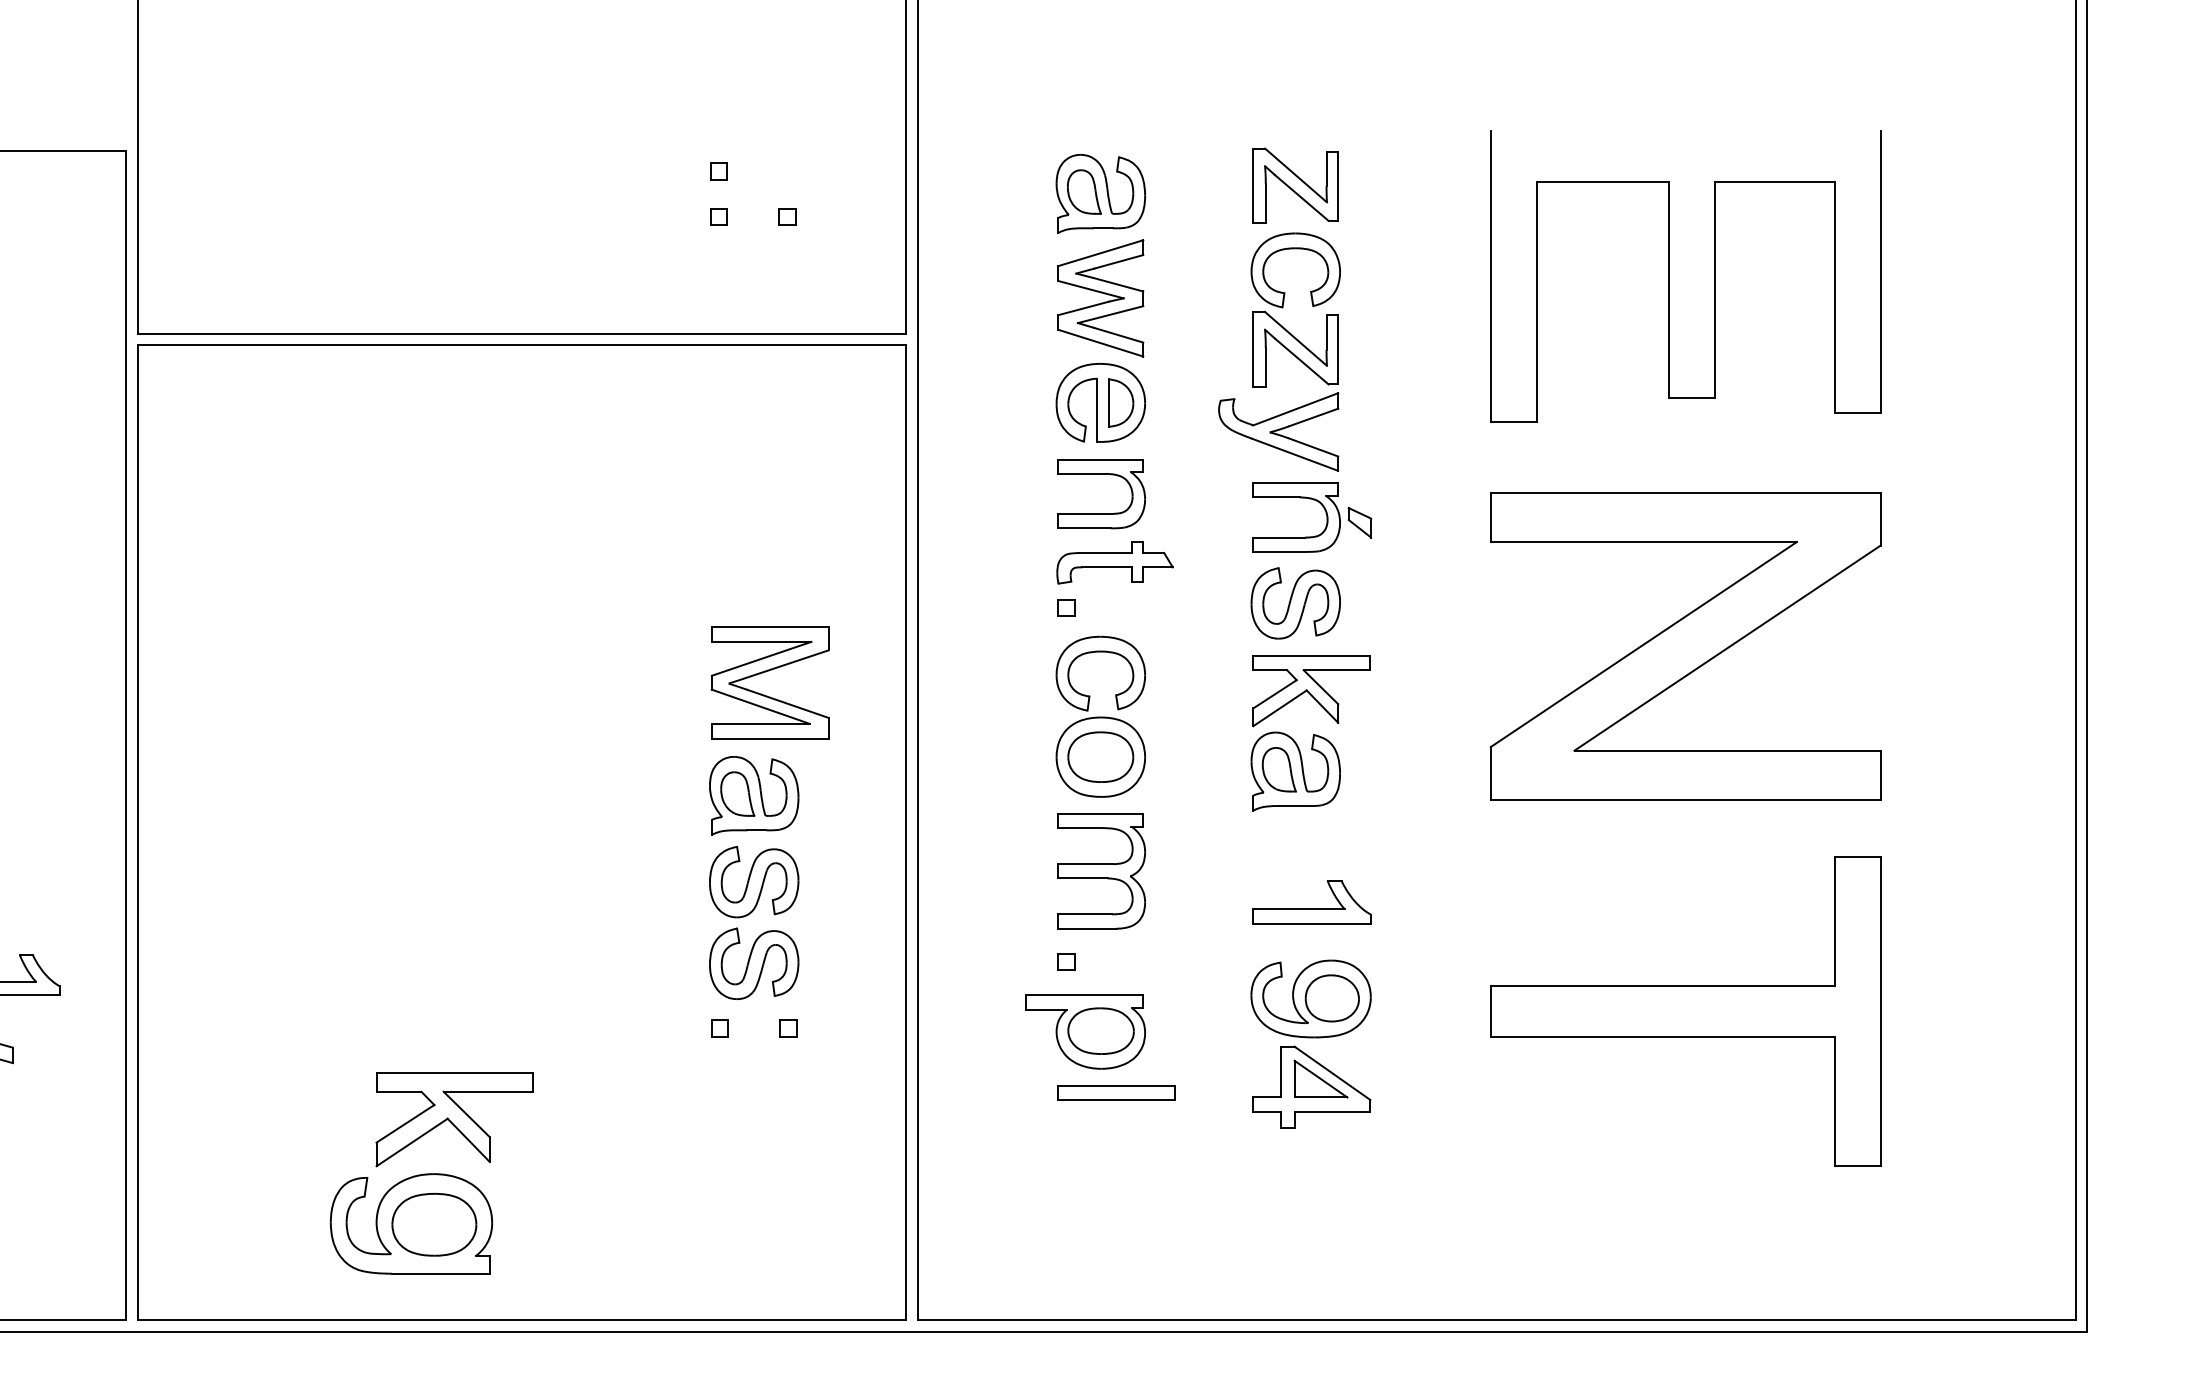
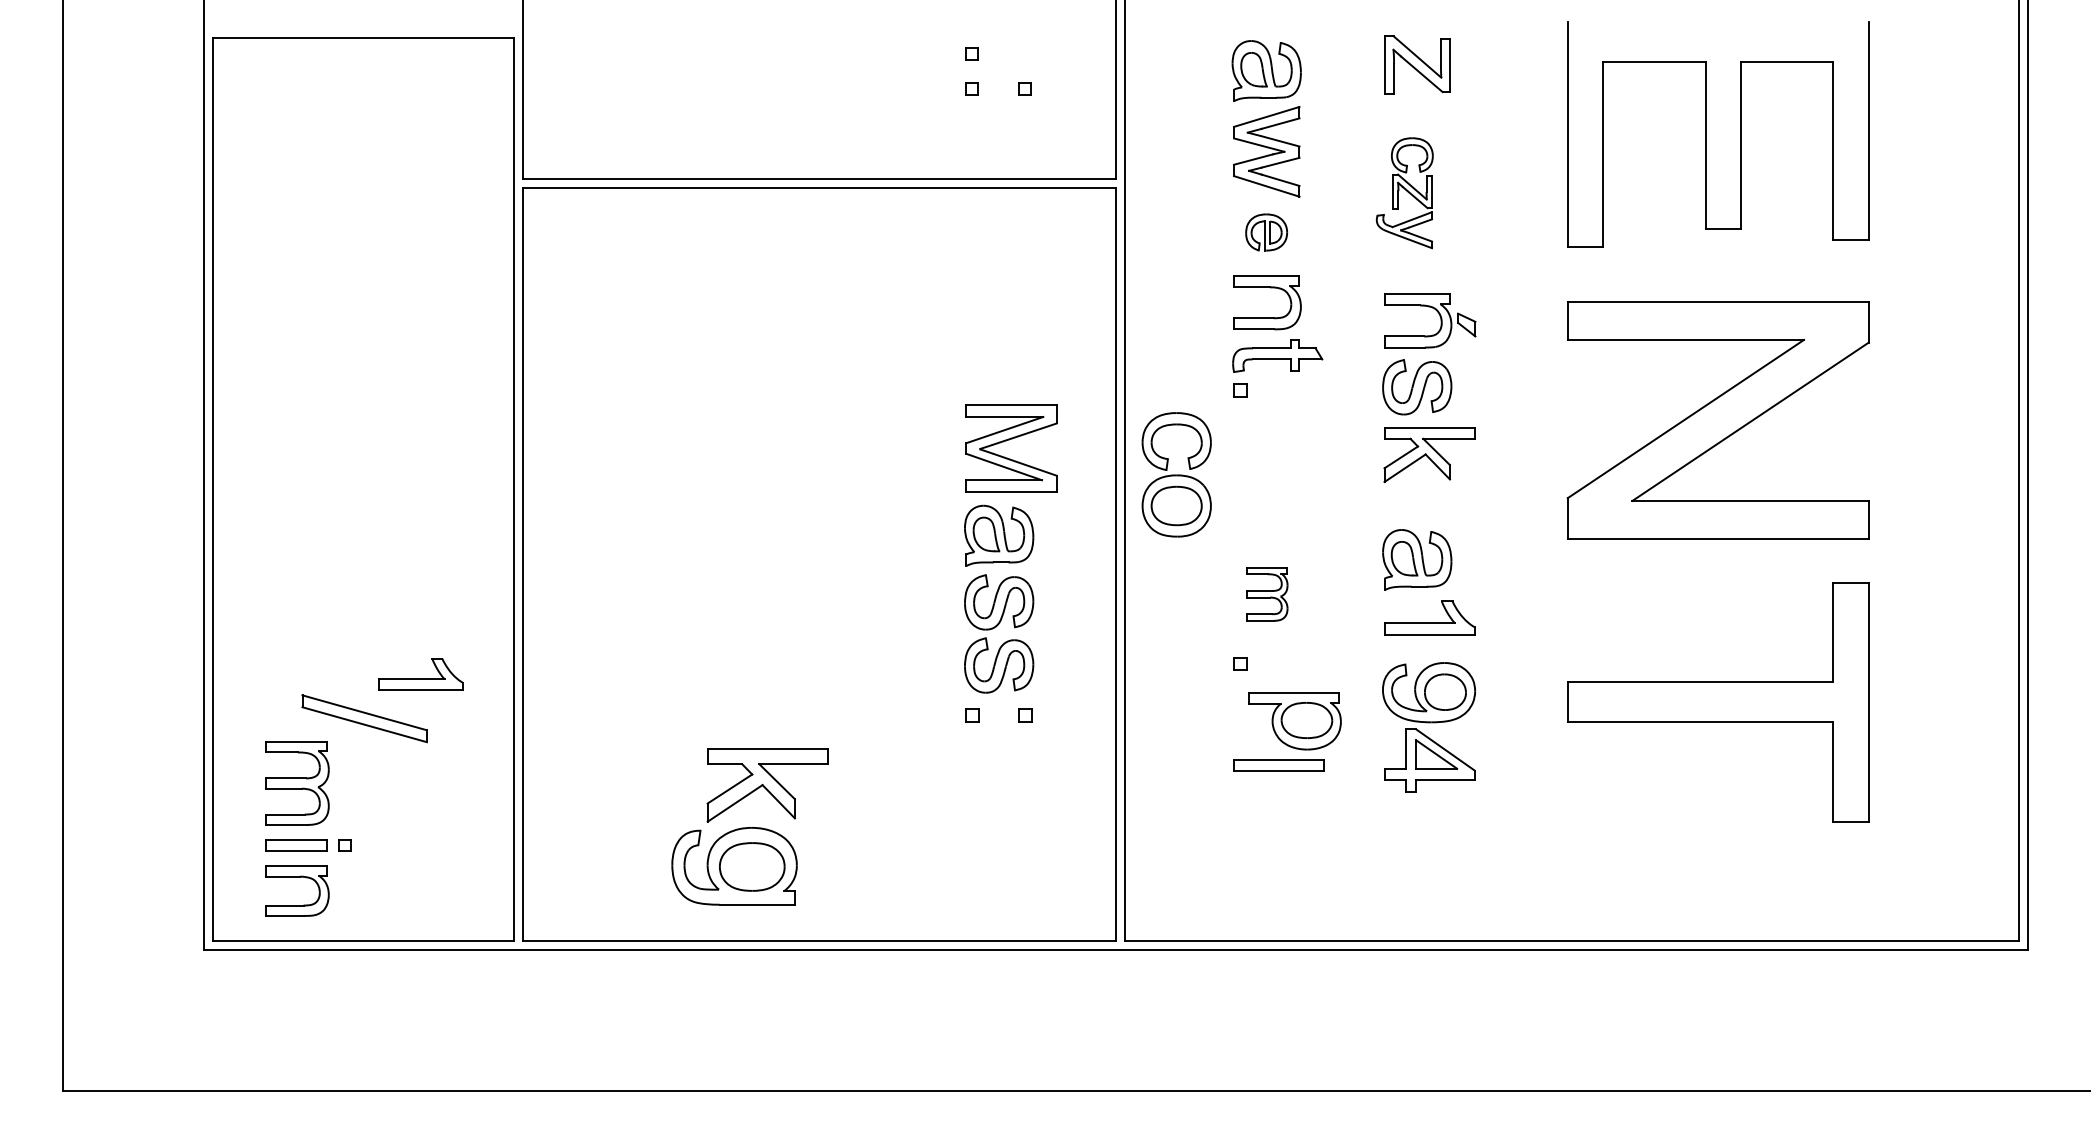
part: (1279, 351) -> (1404, 192), size x0.6
part: (1100, 402) -> (1266, 232), size x0.6
part: (1100, 716) -> (1176, 474), moved
part: (1296, 770) -> (1417, 559), moved
part: (1101, 871) -> (1267, 594), size x0.6
part: (1084, 1032) -> (1294, 721), moved

